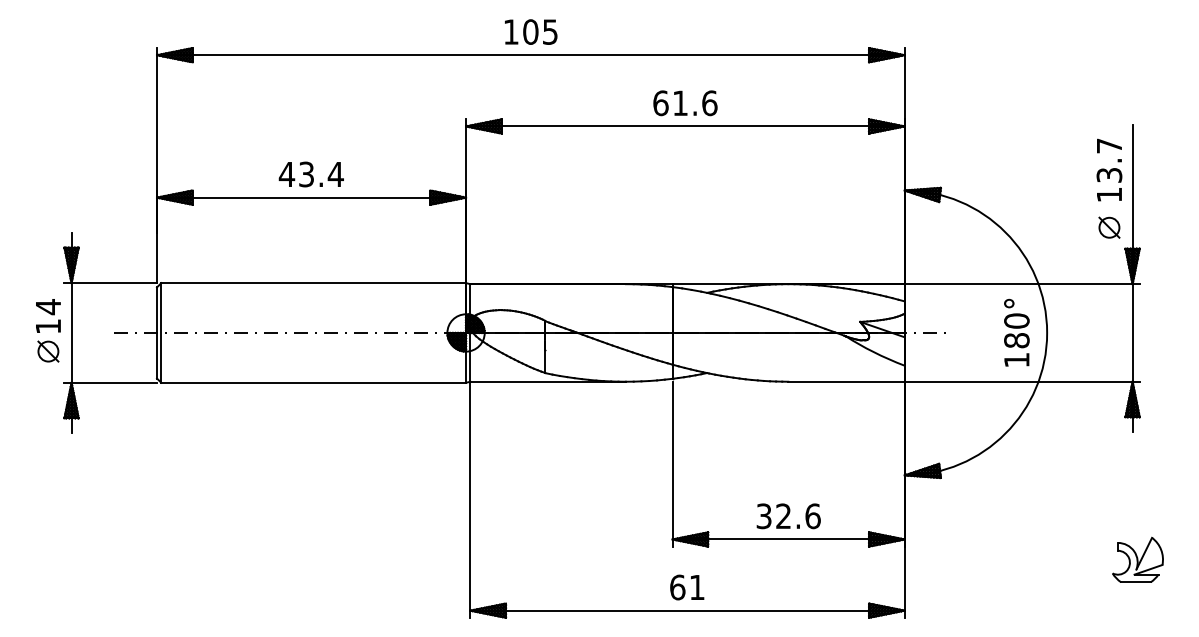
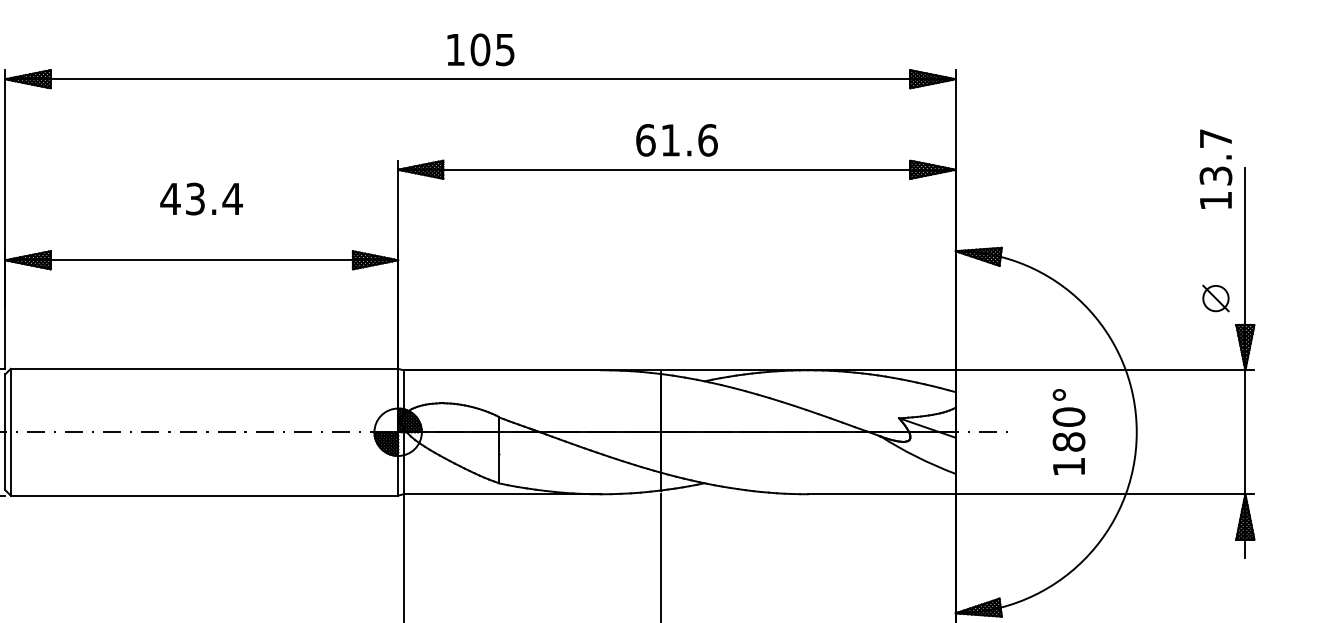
text: (1109, 169) -> (1216, 168), moved
text: (310, 174) -> (200, 199), moved
text: (1016, 332) -> (1068, 431), moved

